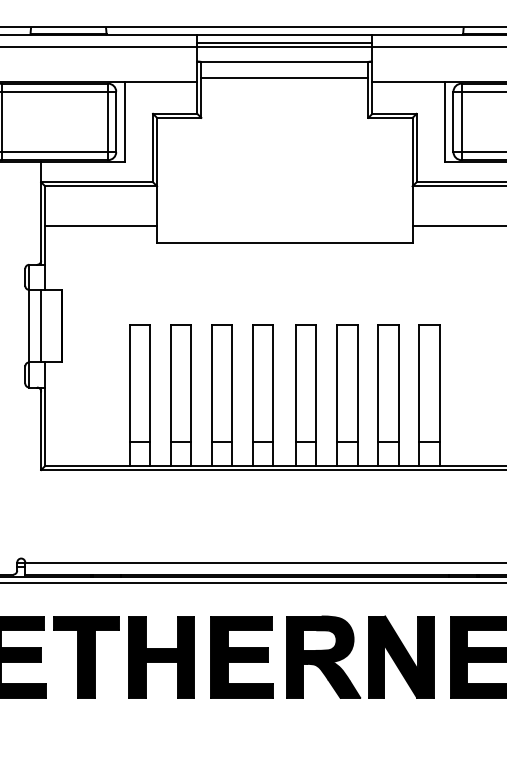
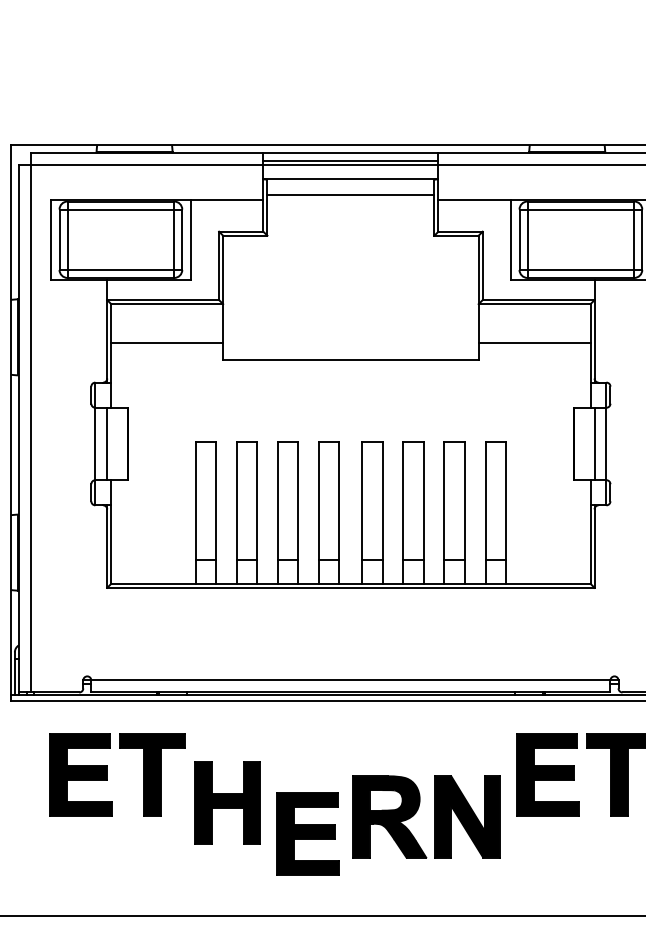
part: (161, 656) -> (227, 802), moved
part: (241, 656) -> (307, 833), moved
part: (368, 656) -> (434, 816), moved

